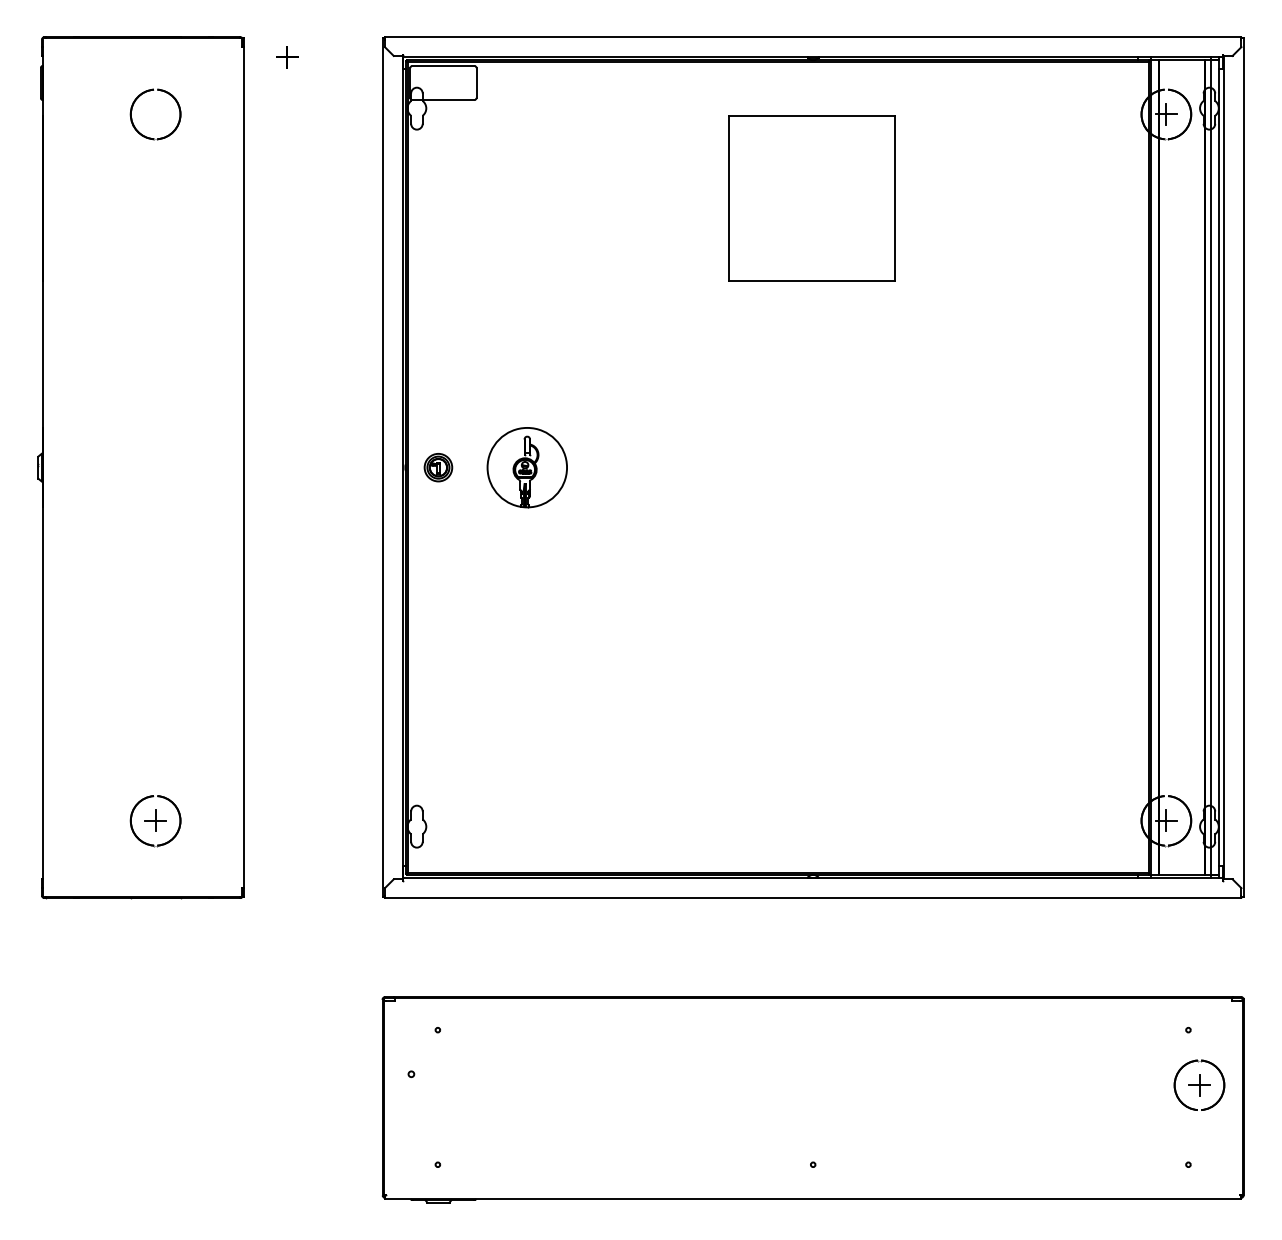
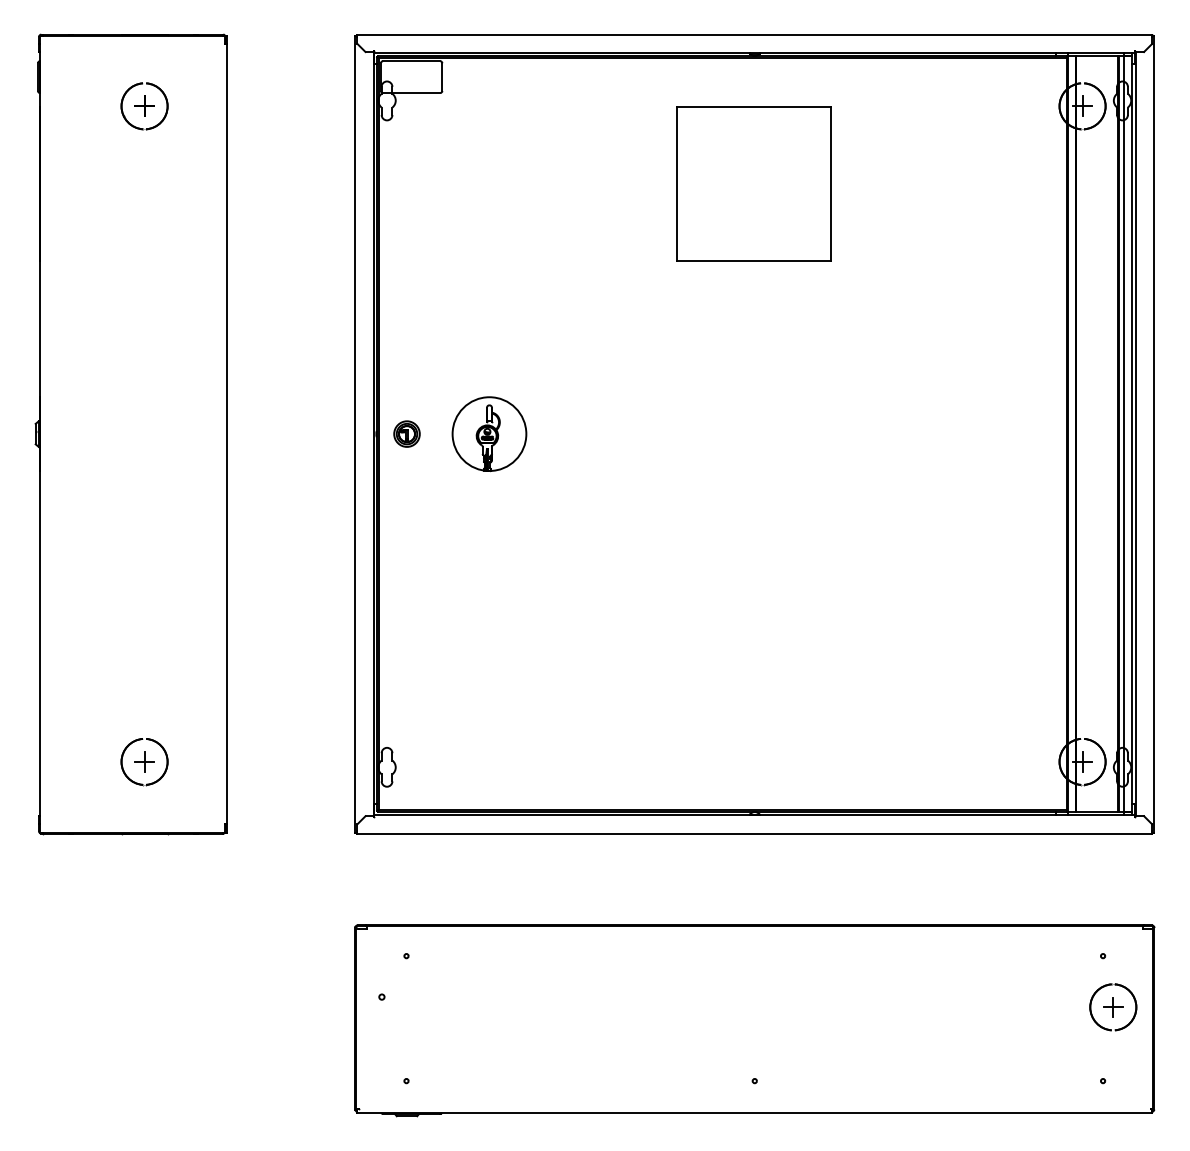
part: (287, 56) -> (144, 105), moved

